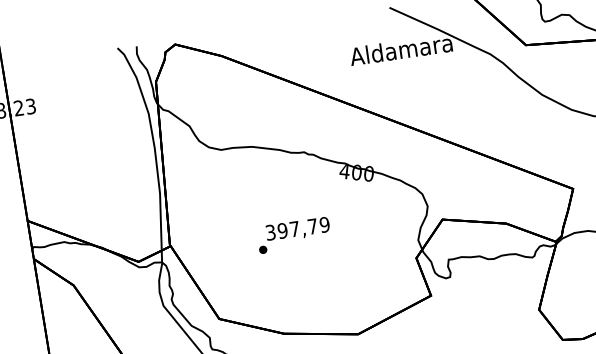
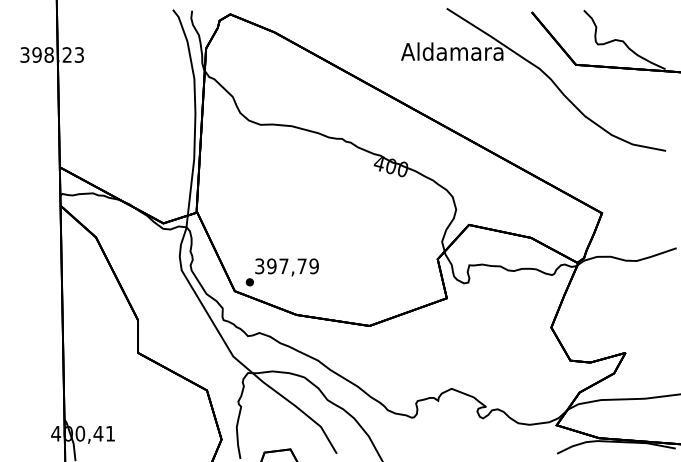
text: (293, 235) -> (281, 272), moved

